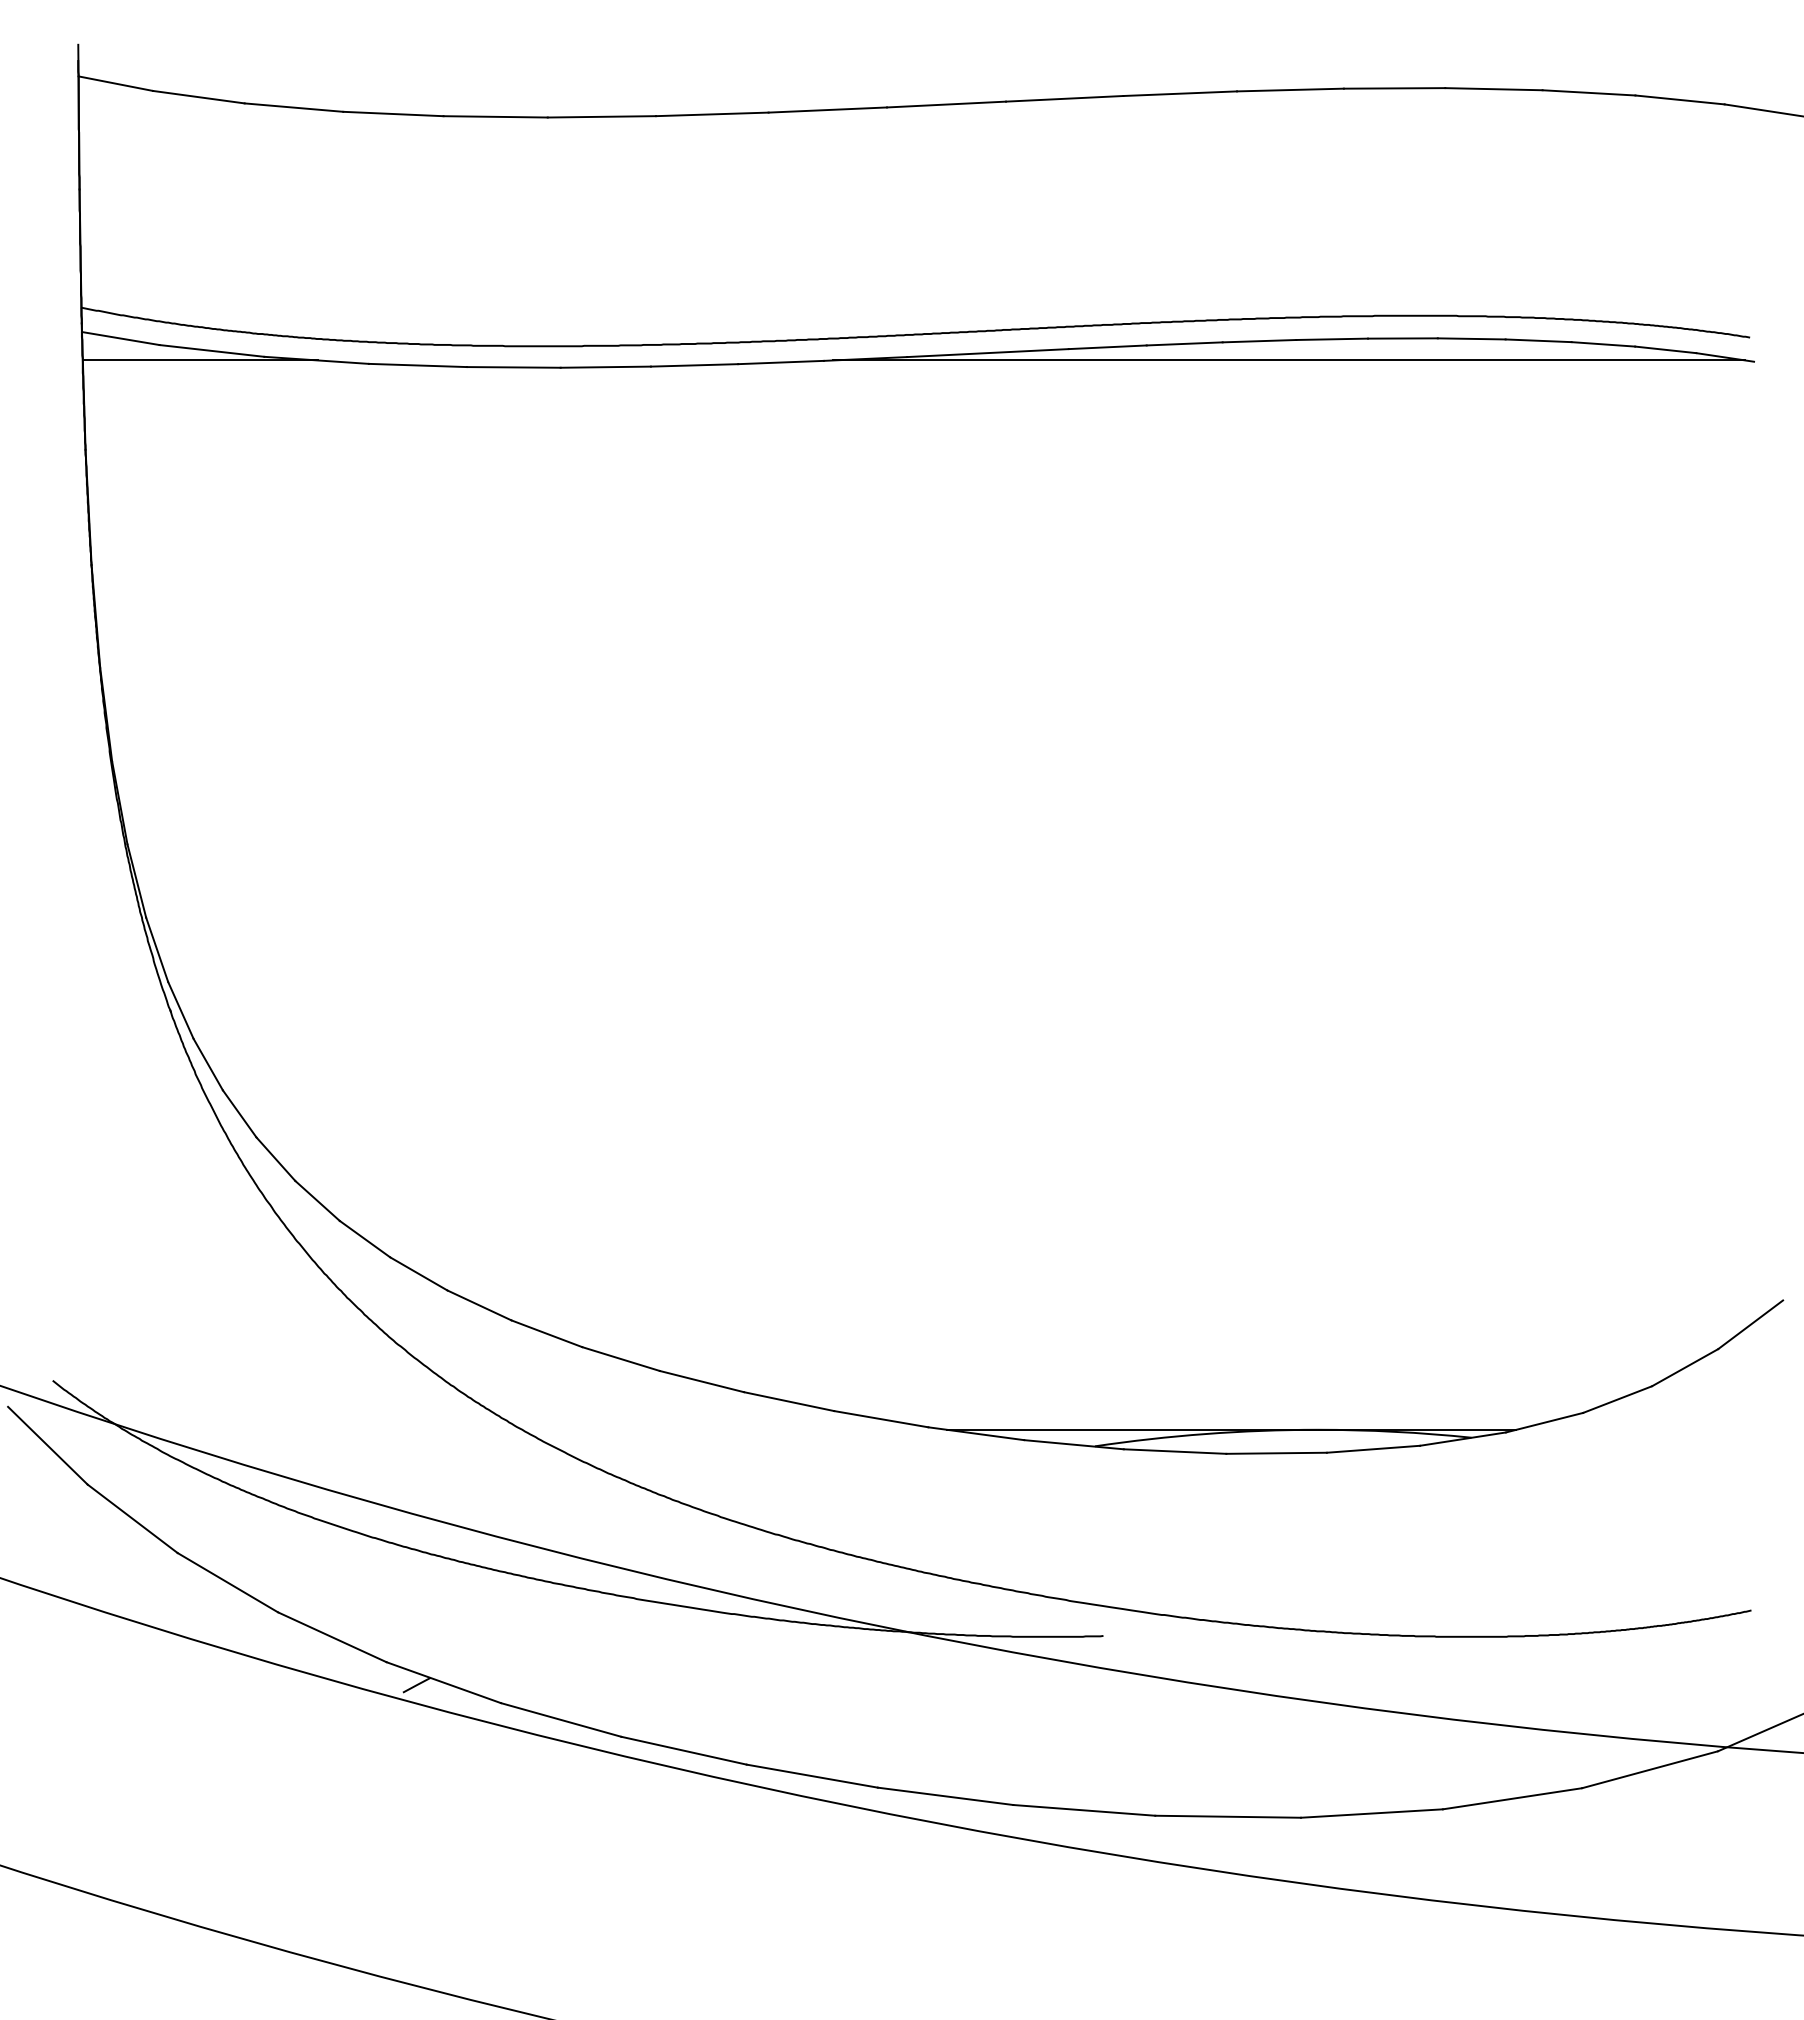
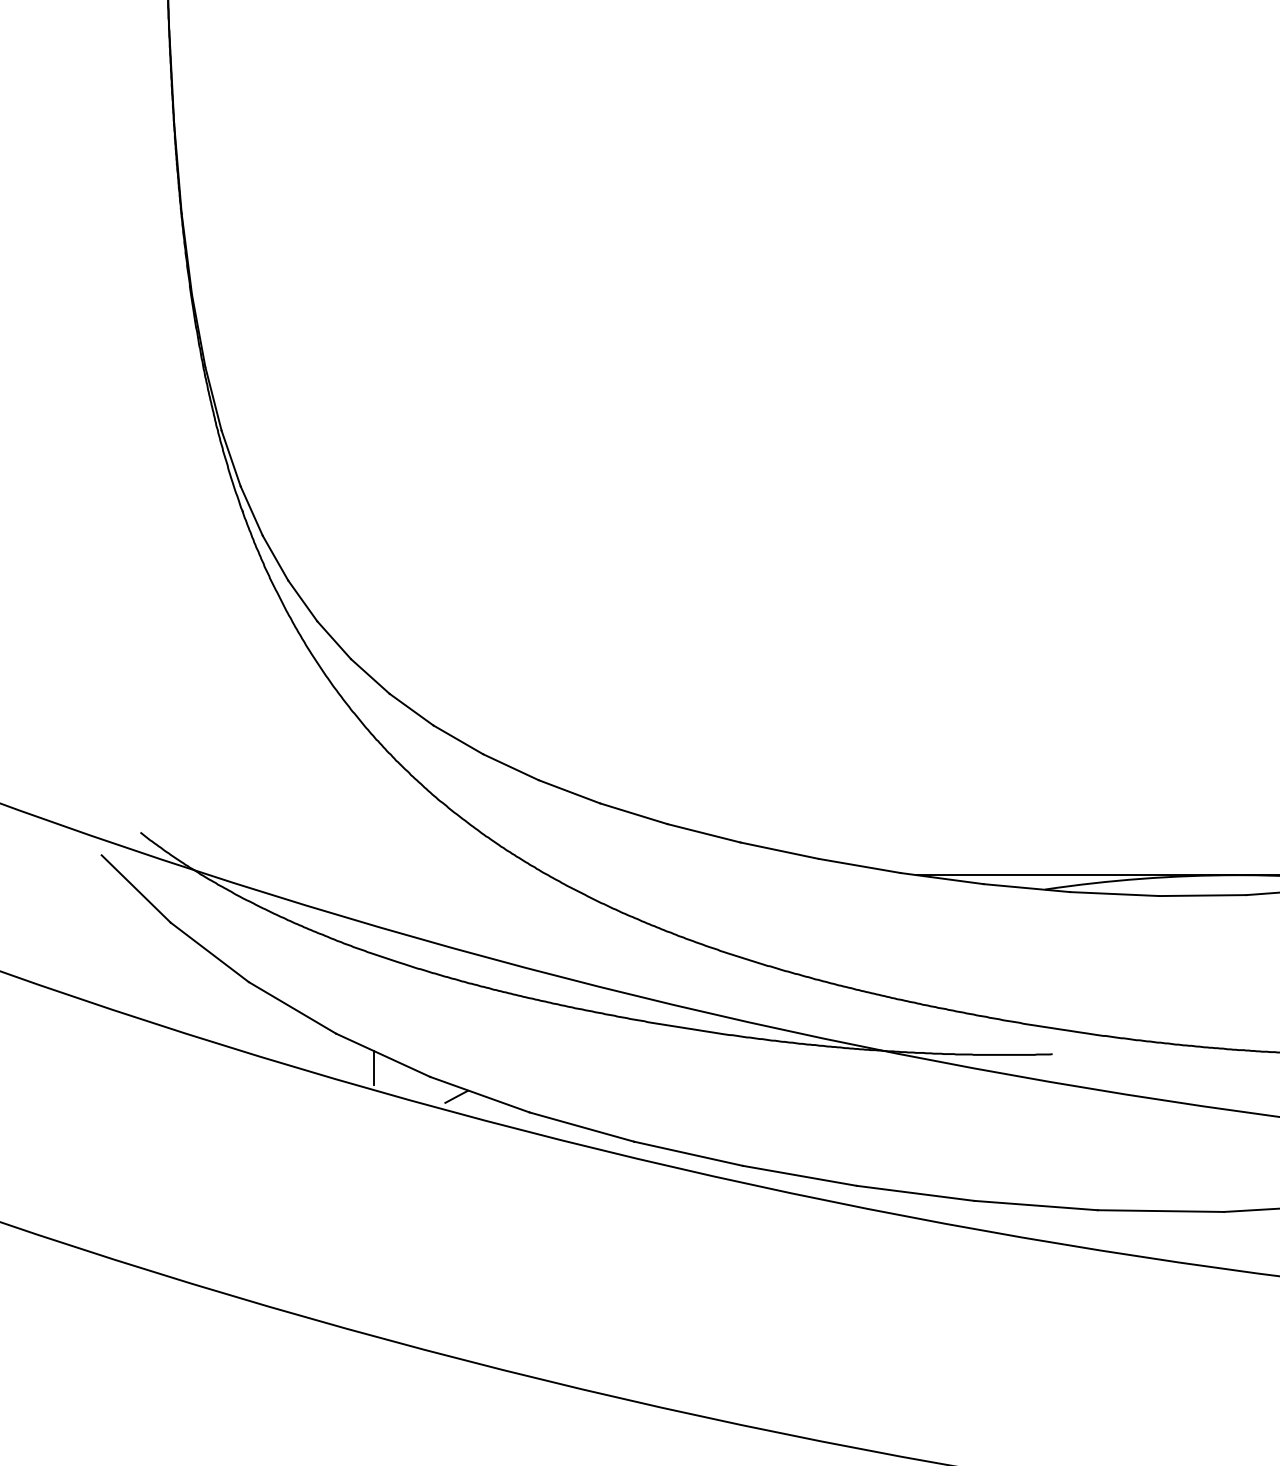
line: (322, 1651) -> (374, 1067), added

